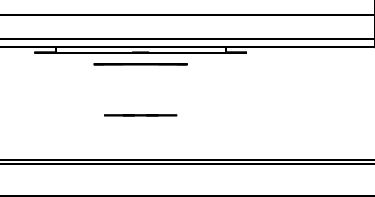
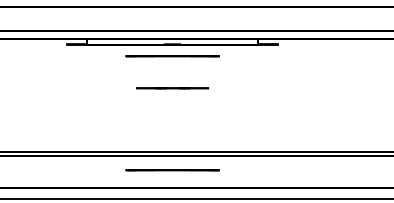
line: (140, 115) -> (172, 88), moved
line: (140, 178) -> (172, 170), added

